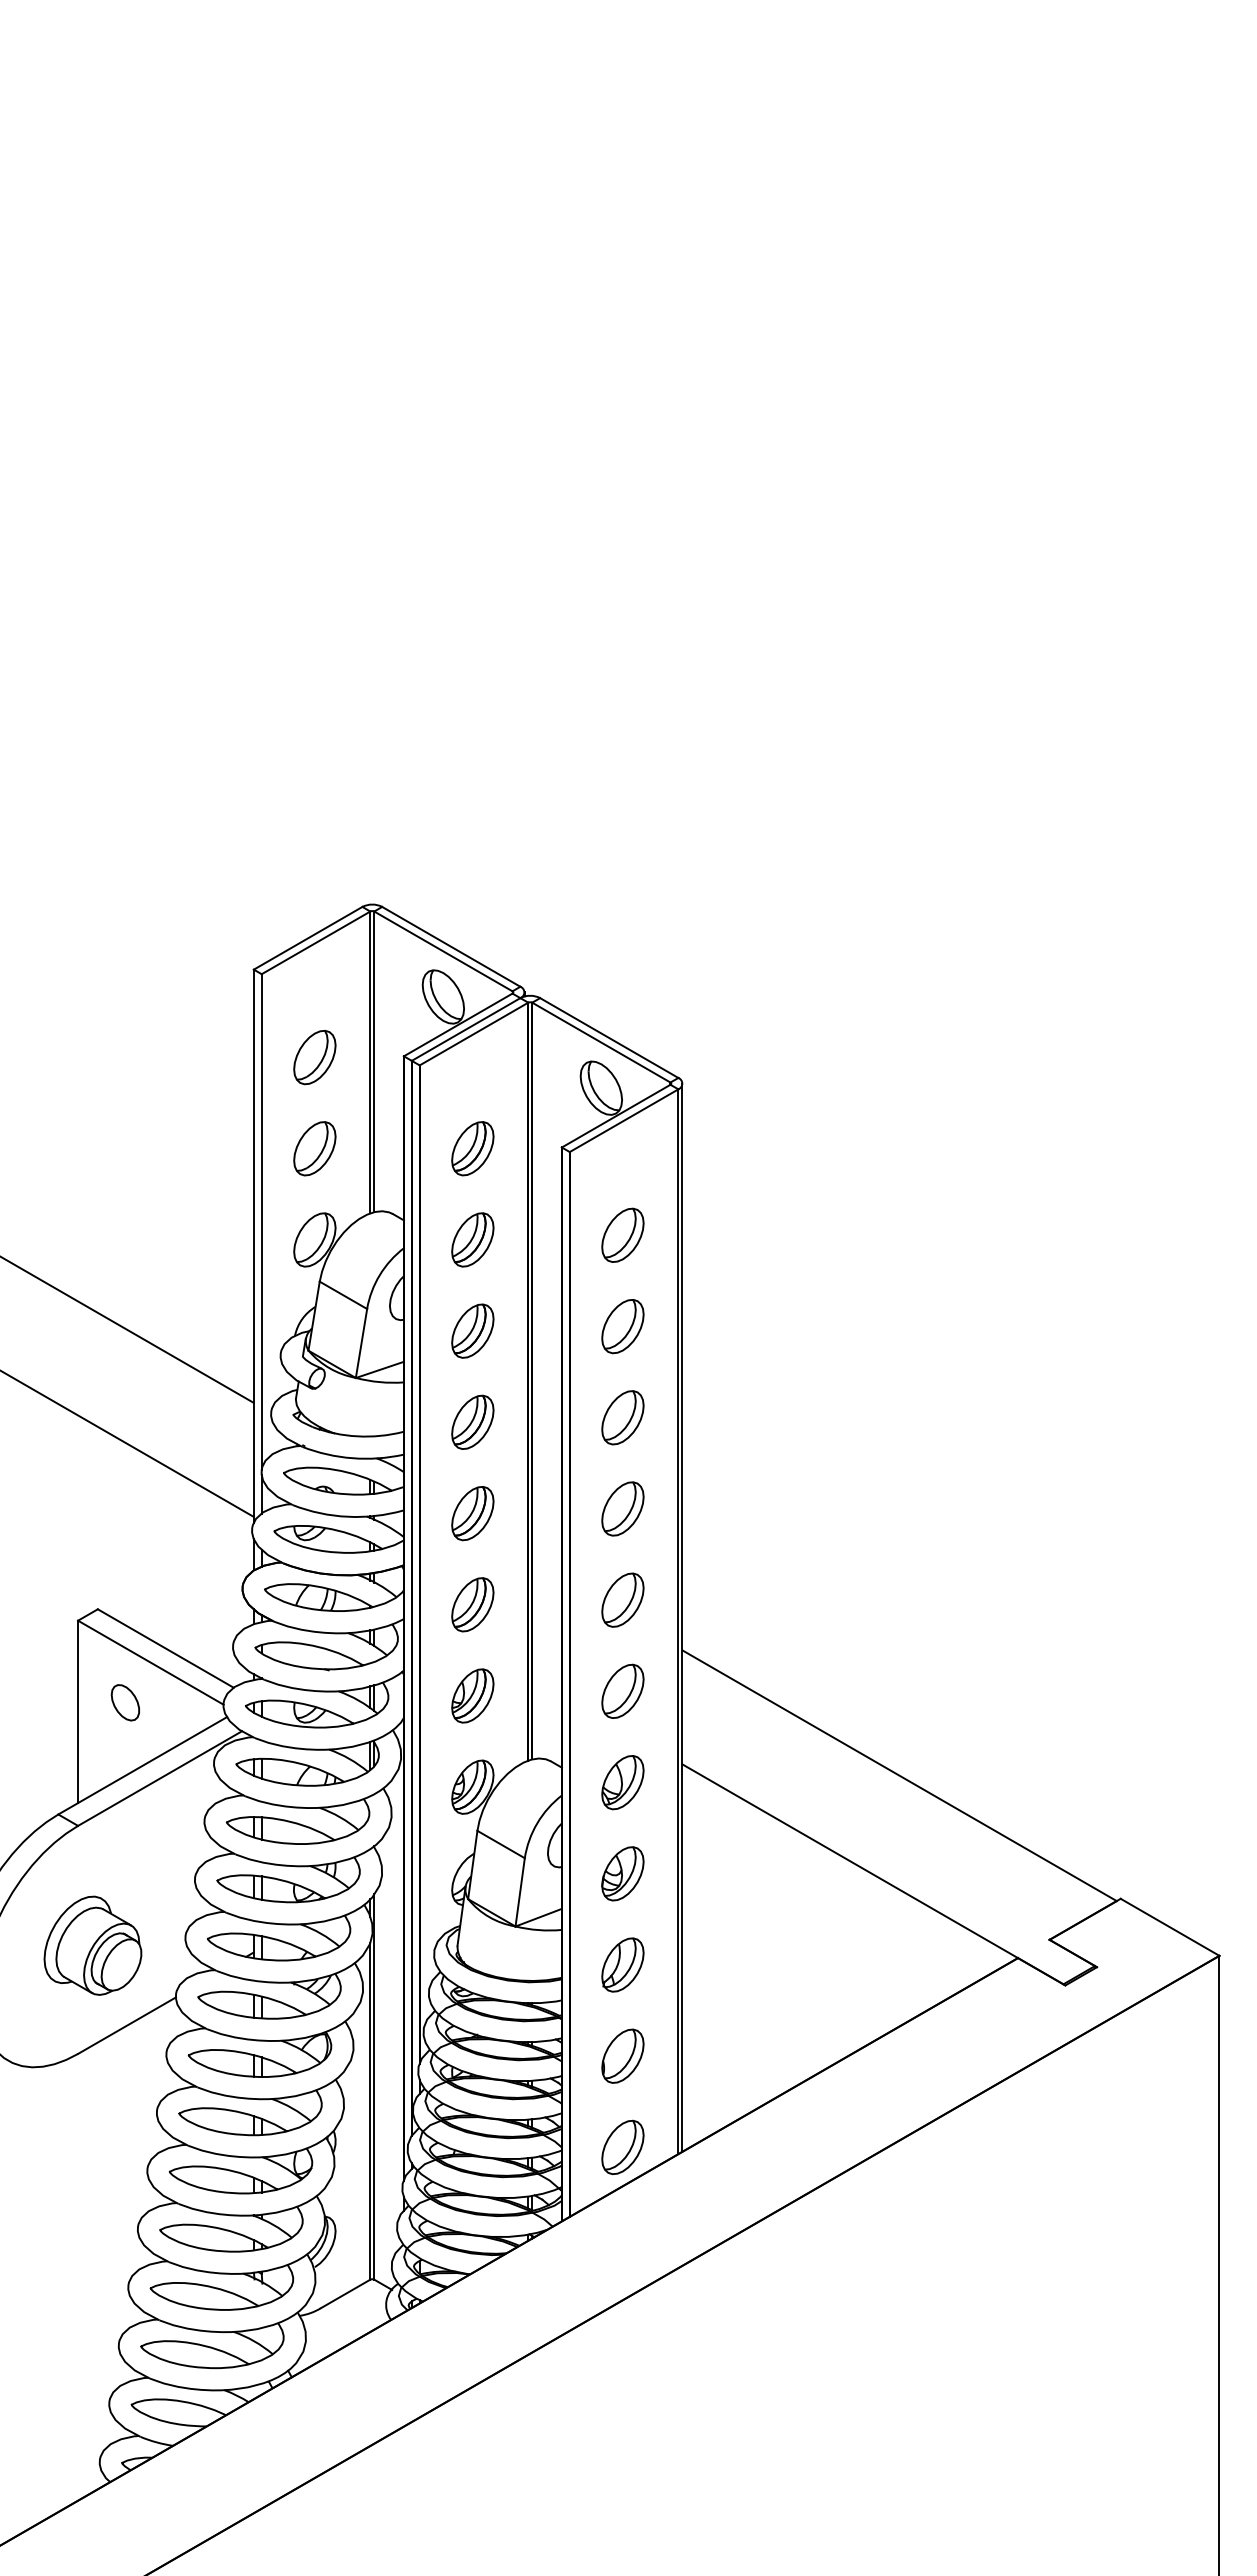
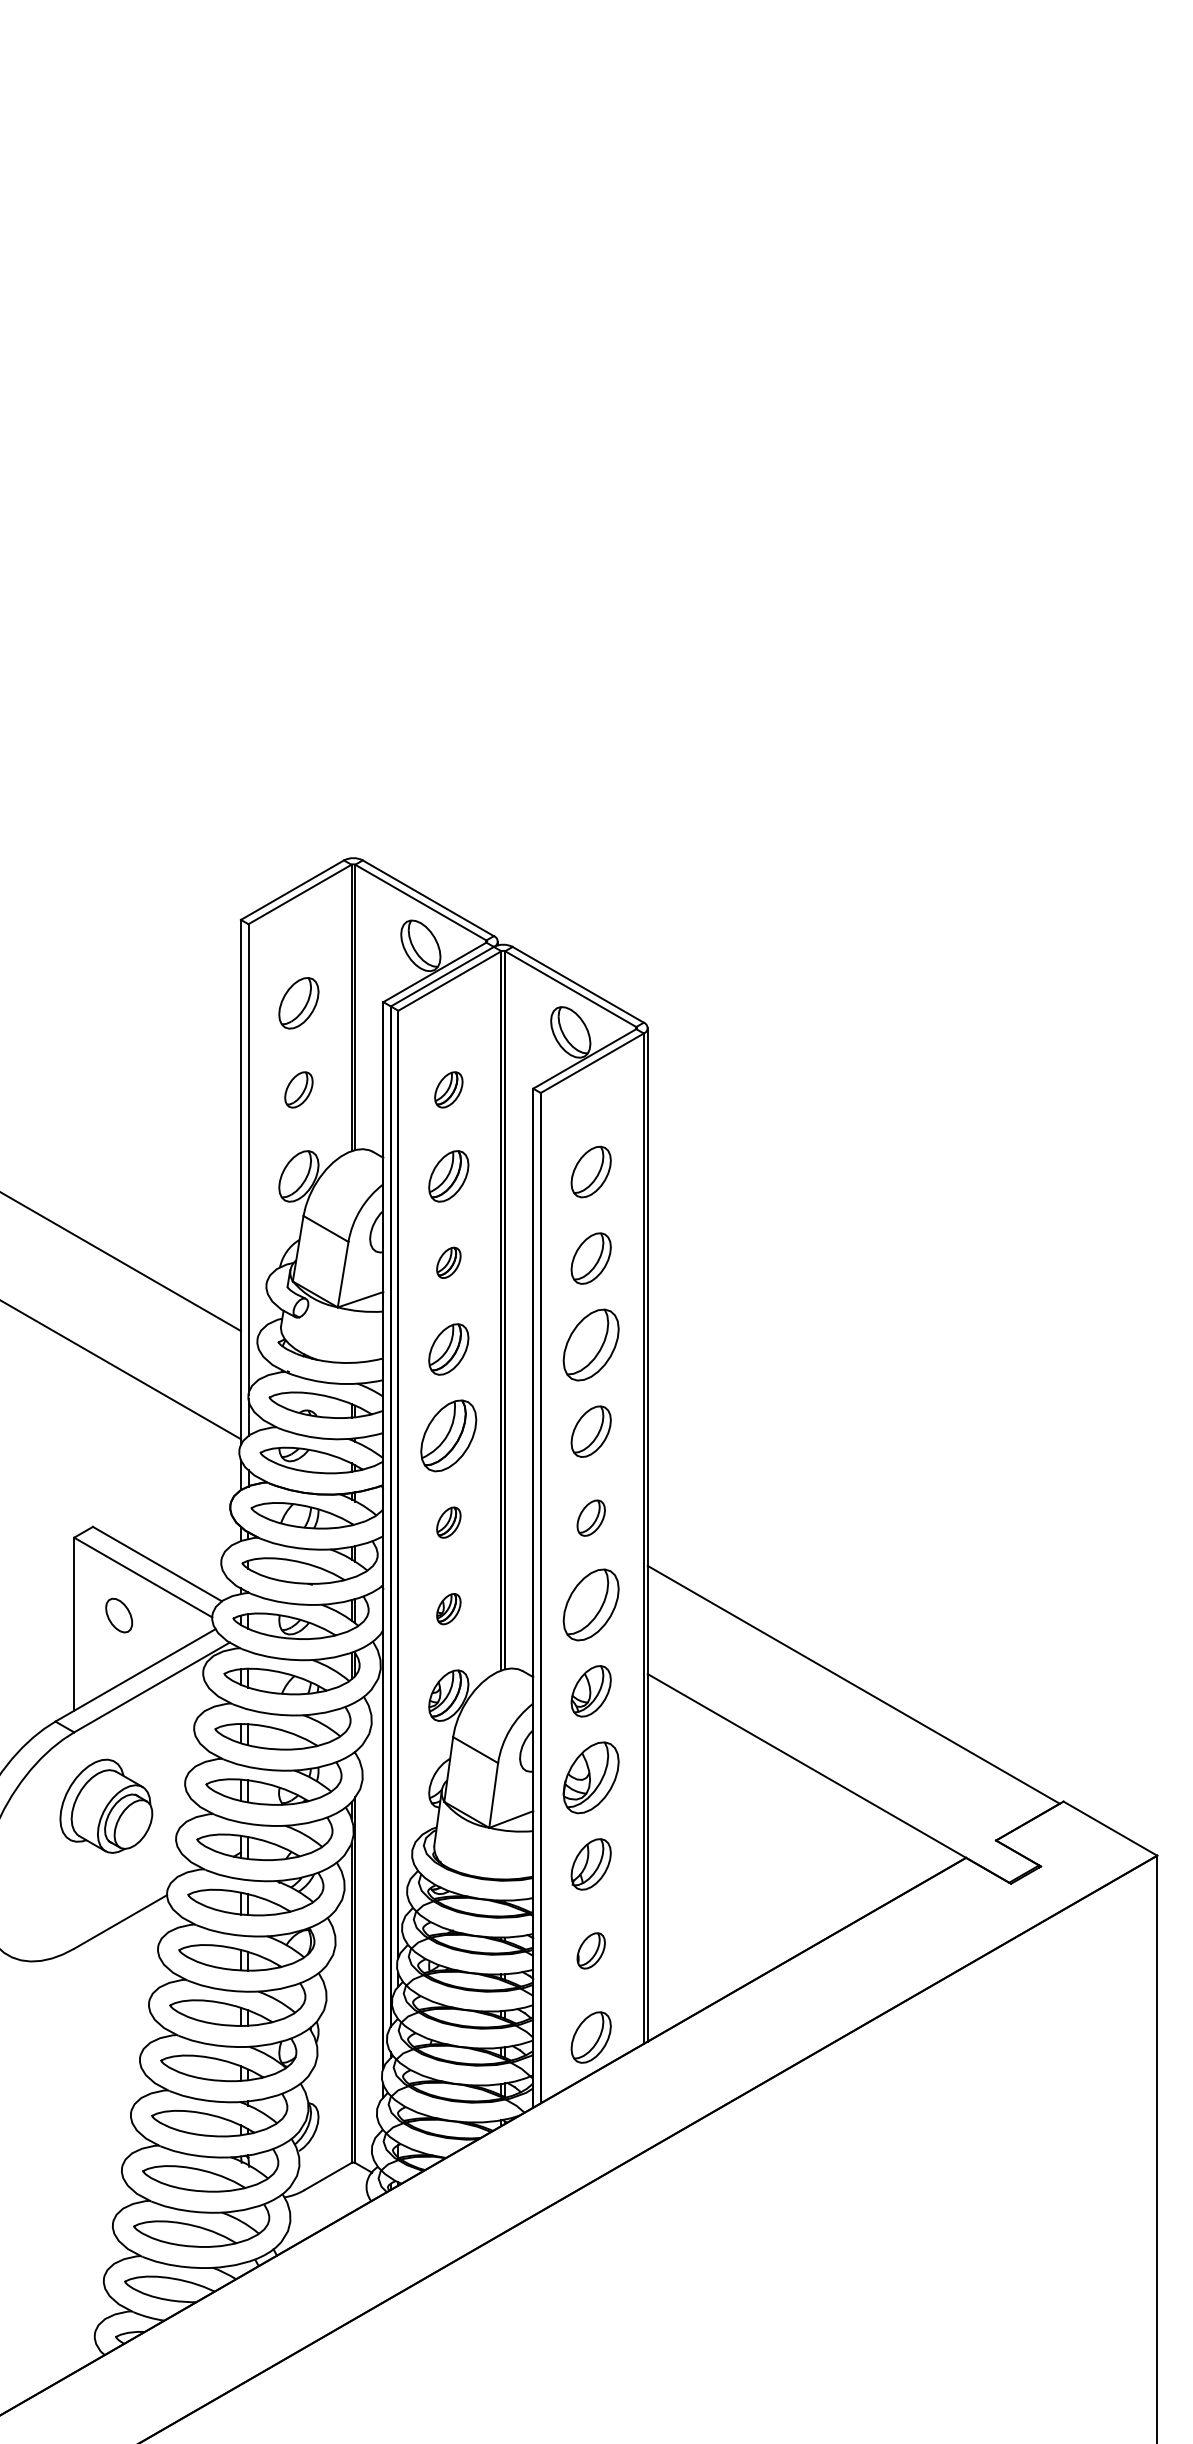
part: (314, 1148) -> (298, 1089), size x0.7
part: (472, 1148) -> (448, 1089), size x0.7
part: (472, 1330) -> (448, 1262), size x0.6
part: (622, 1417) -> (590, 1344), size x1.4
part: (472, 1513) -> (448, 1435), size x1.4
part: (622, 1599) -> (590, 1517), size x0.7
part: (472, 1604) -> (448, 1522), size x0.6
part: (622, 1690) -> (590, 1603), size x1.4
part: (472, 1695) -> (448, 1608), size x0.6
part: (622, 1873) -> (590, 1777), size x1.4
part: (92, 1945) -> (105, 1806), moved
part: (622, 2055) -> (590, 1950), size x0.7

